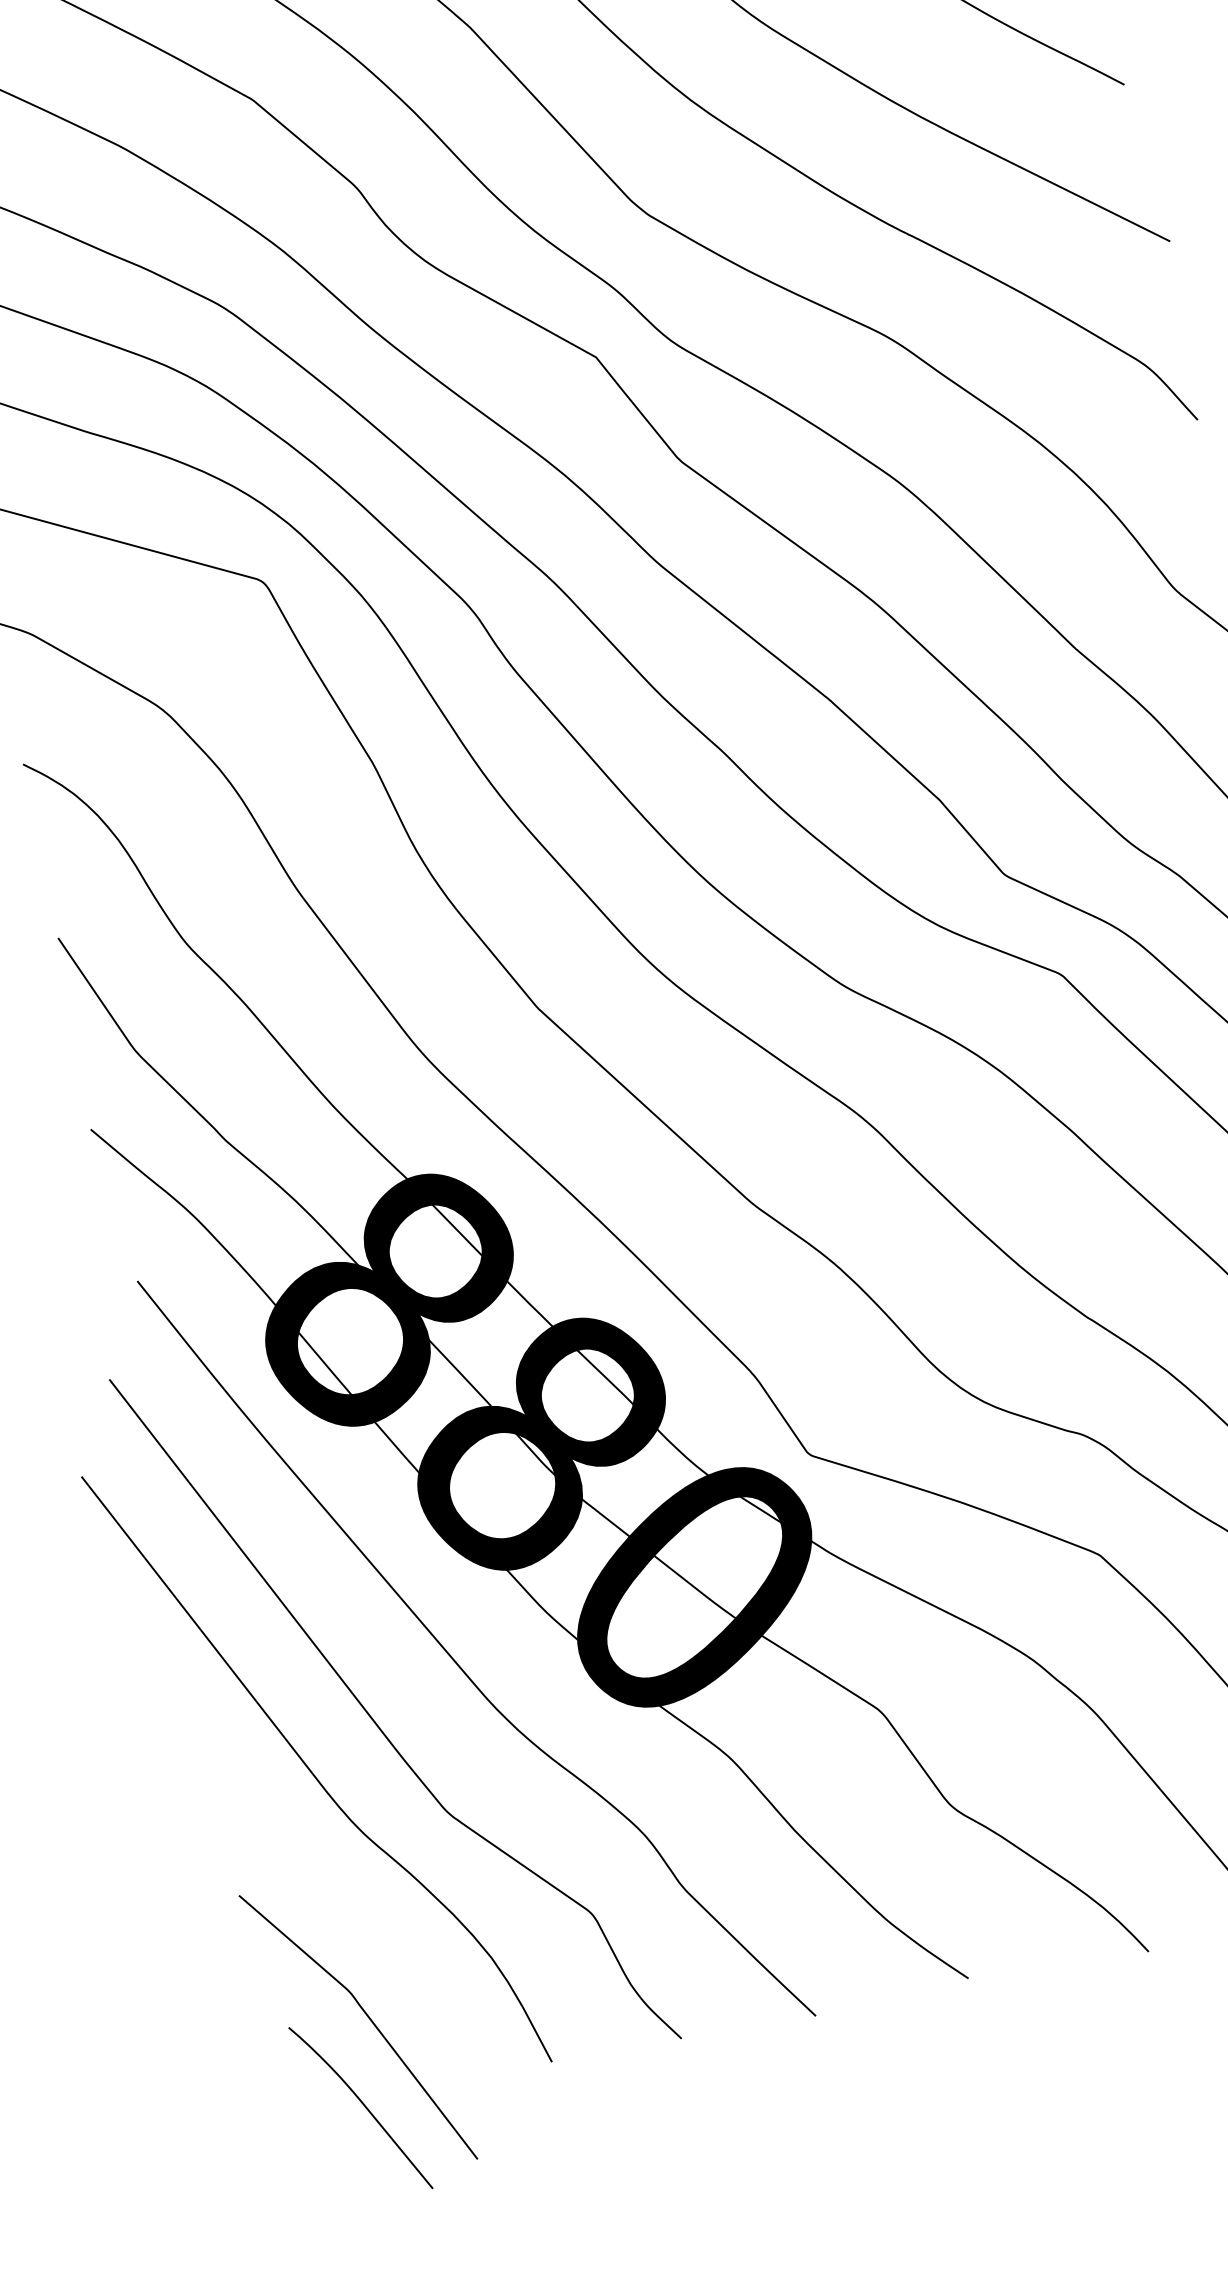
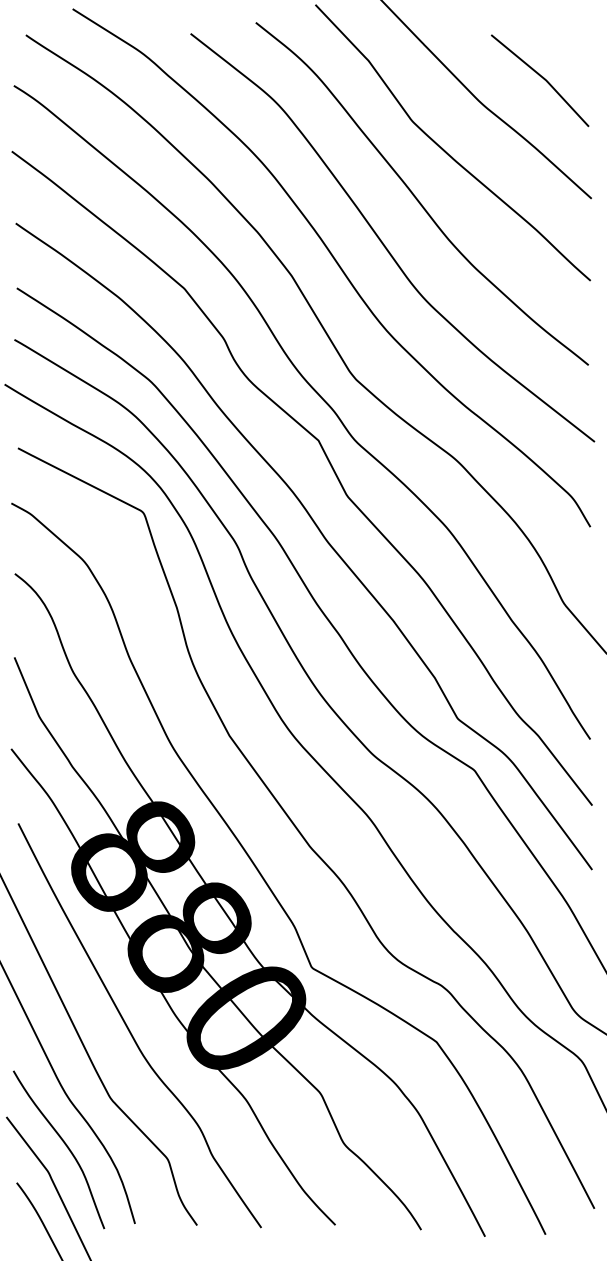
curve: (371, 1927) -> (64, 1144), added

